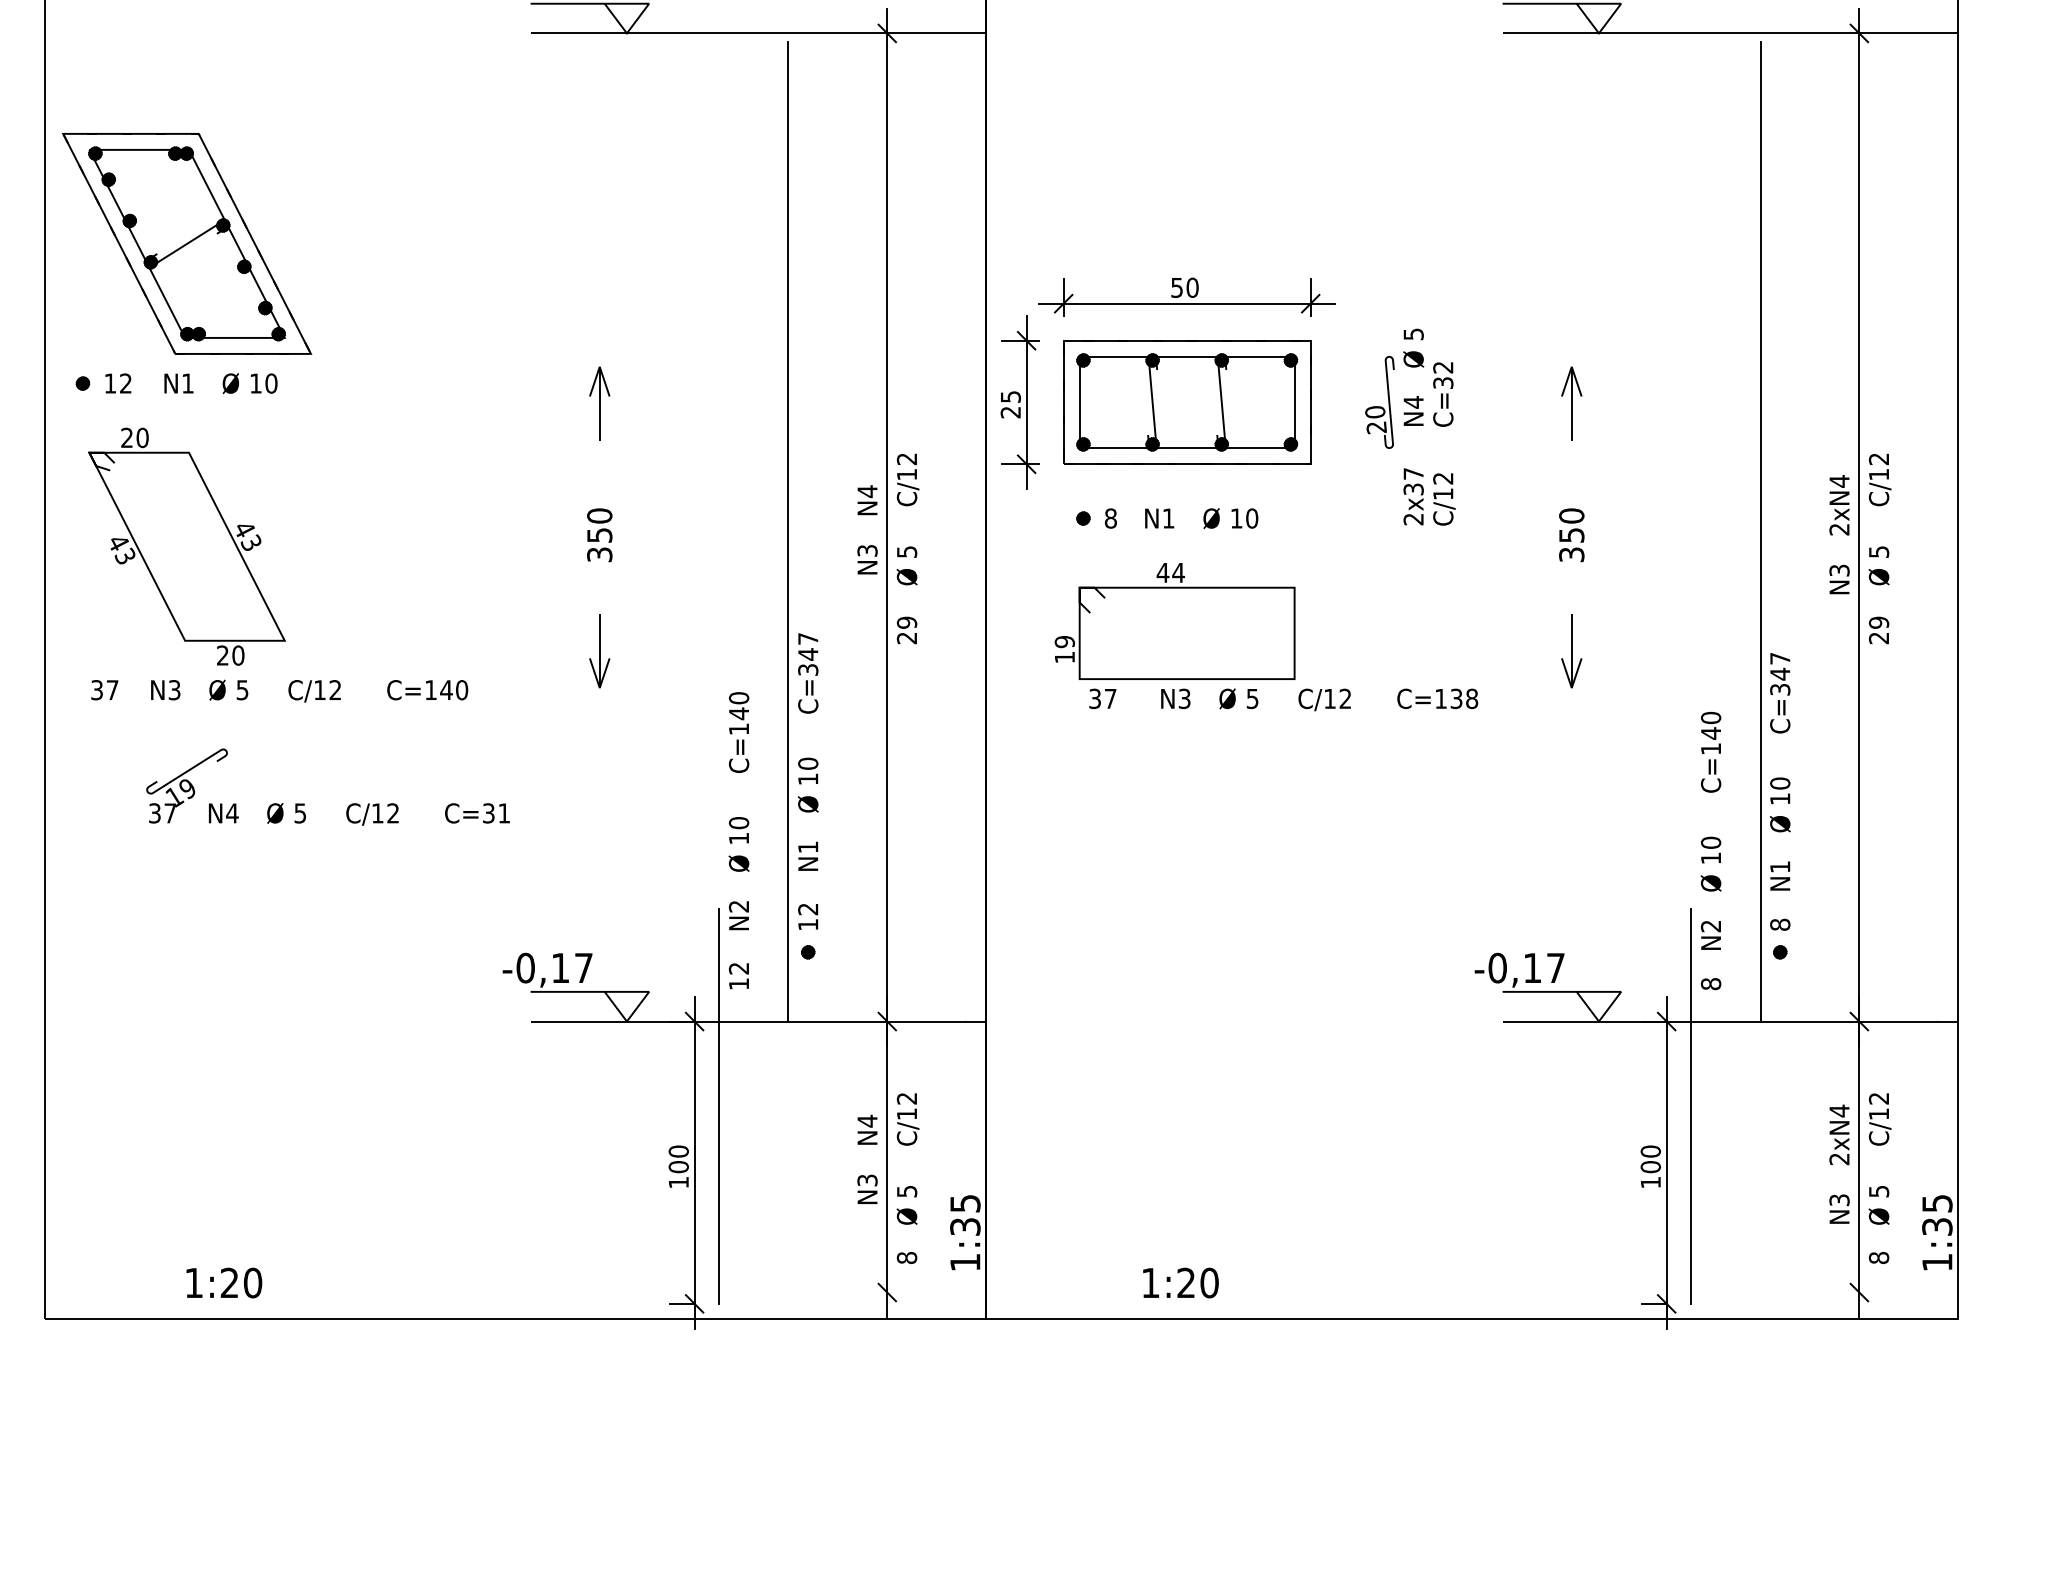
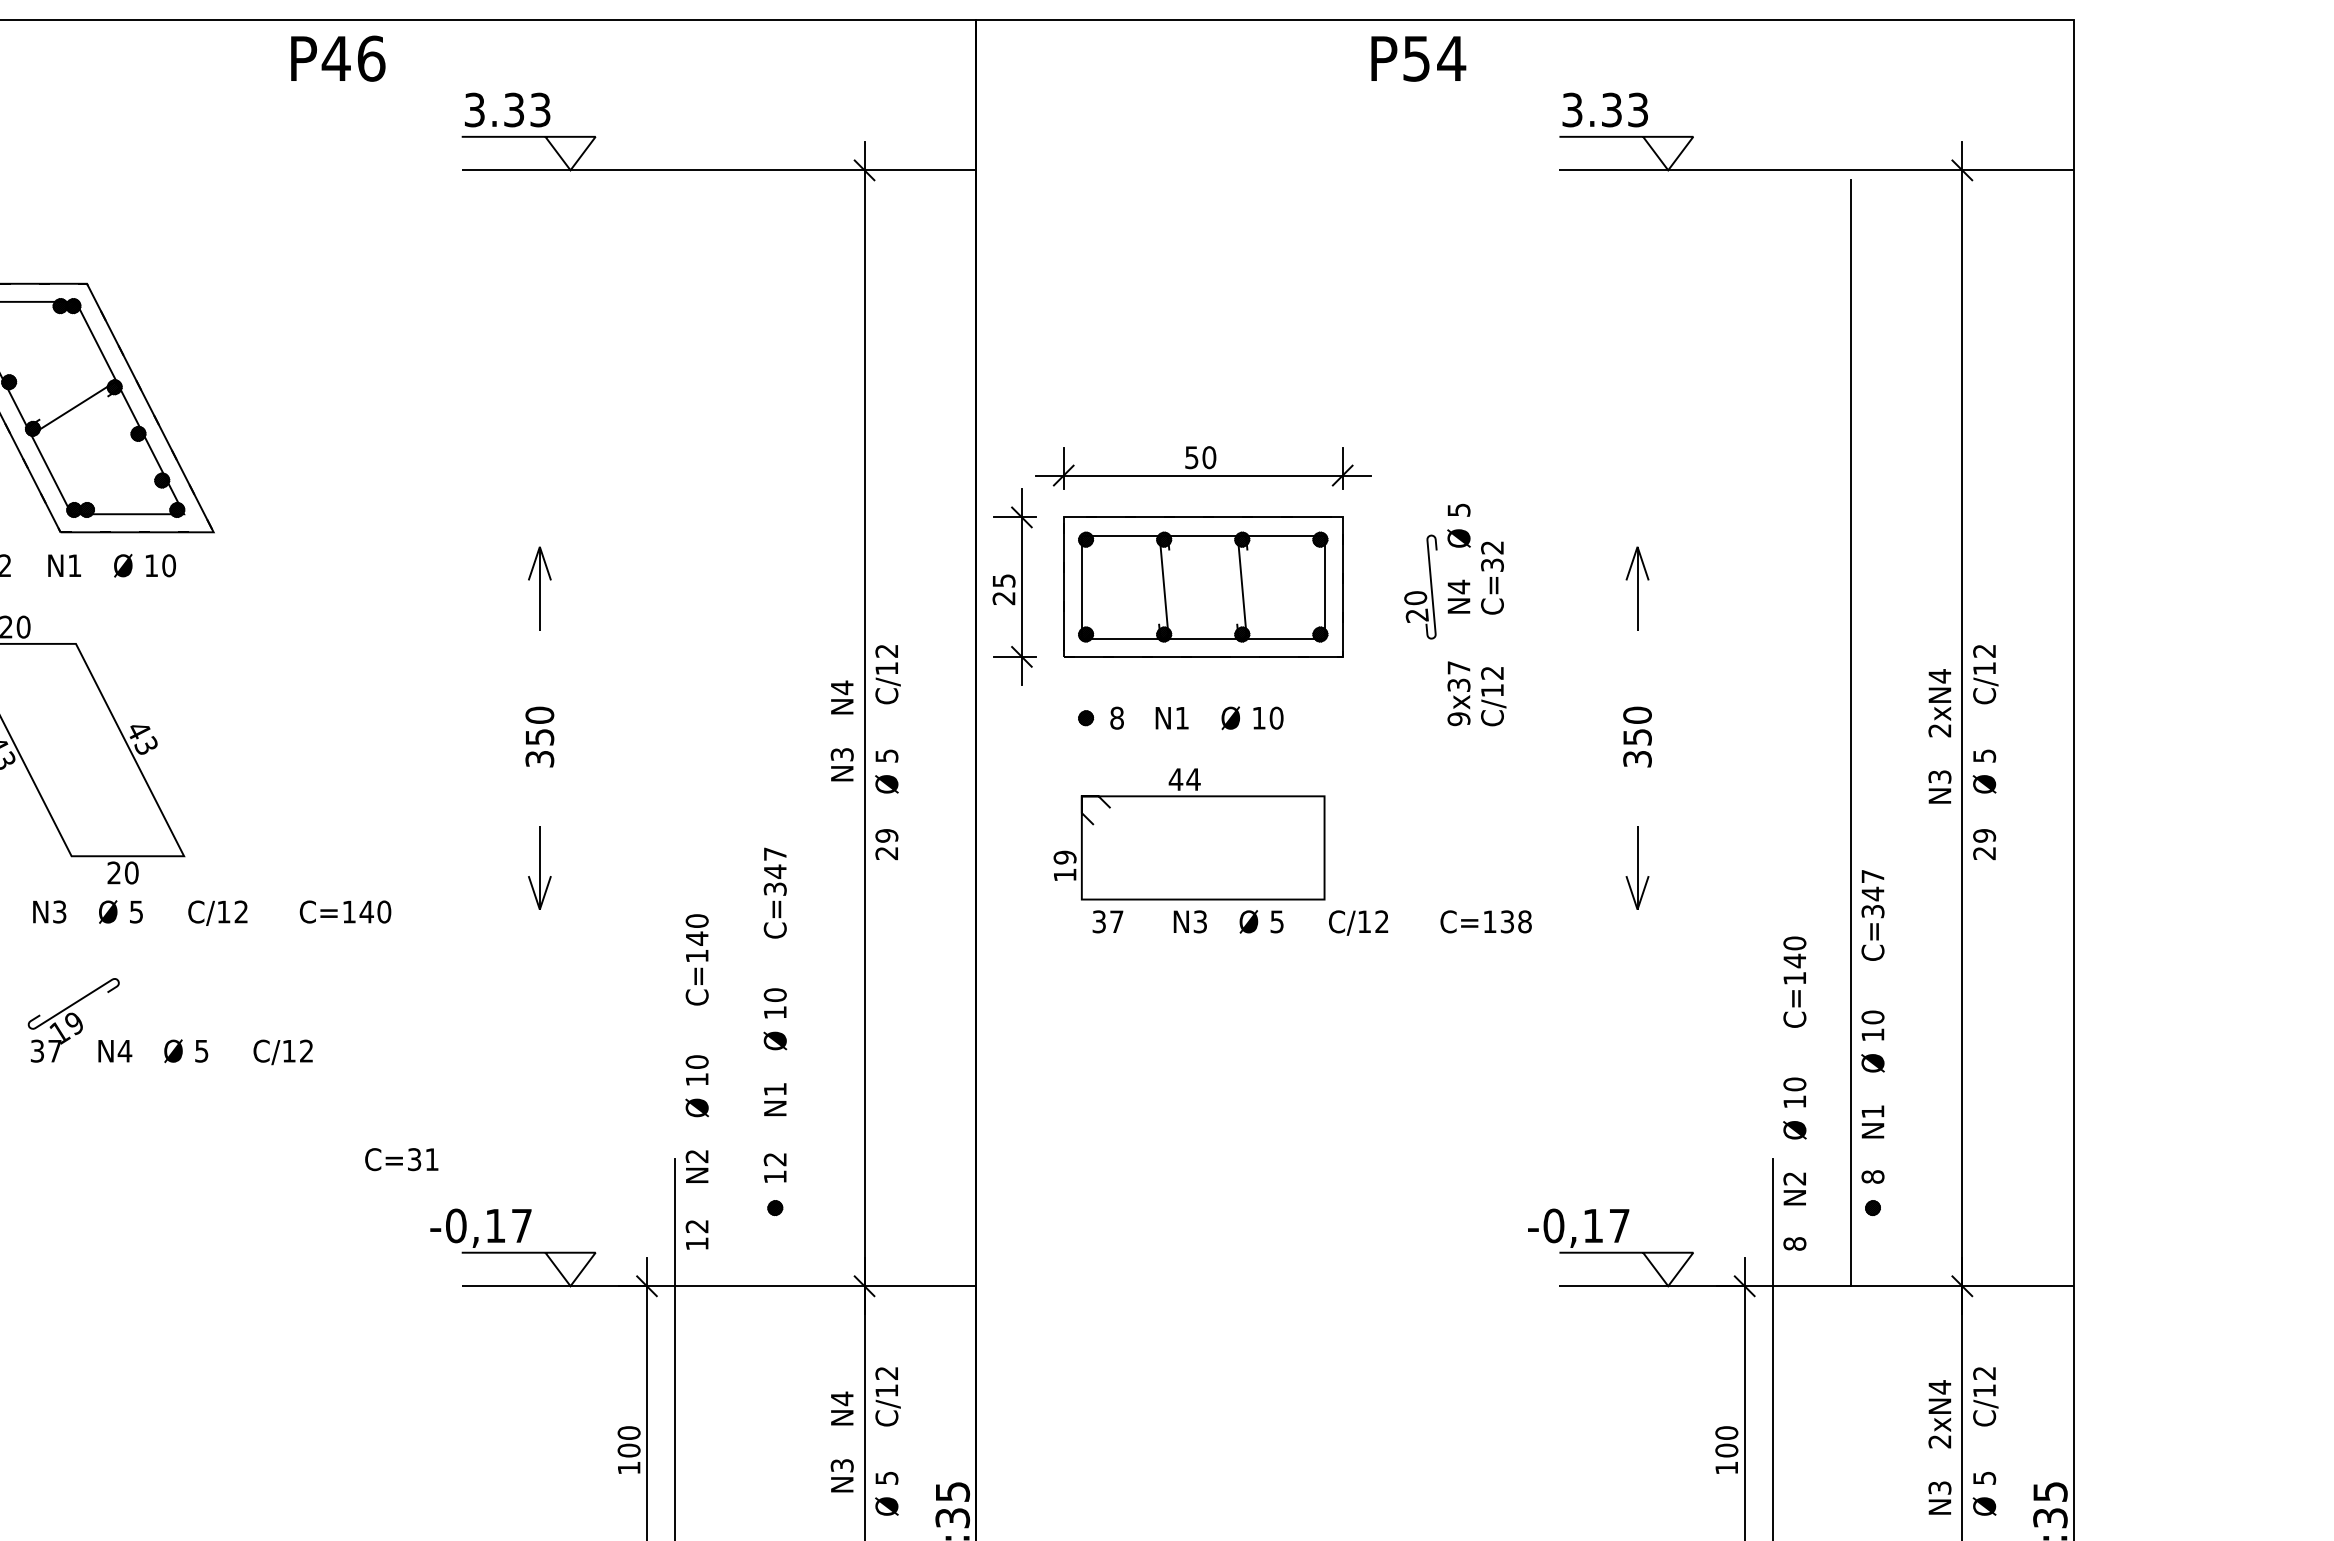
text: (1413, 519) -> (1458, 719), 2x37 -> 9x37
line: (788, 531) -> (752, 732), removed
text: (477, 813) -> (401, 1159), moved

